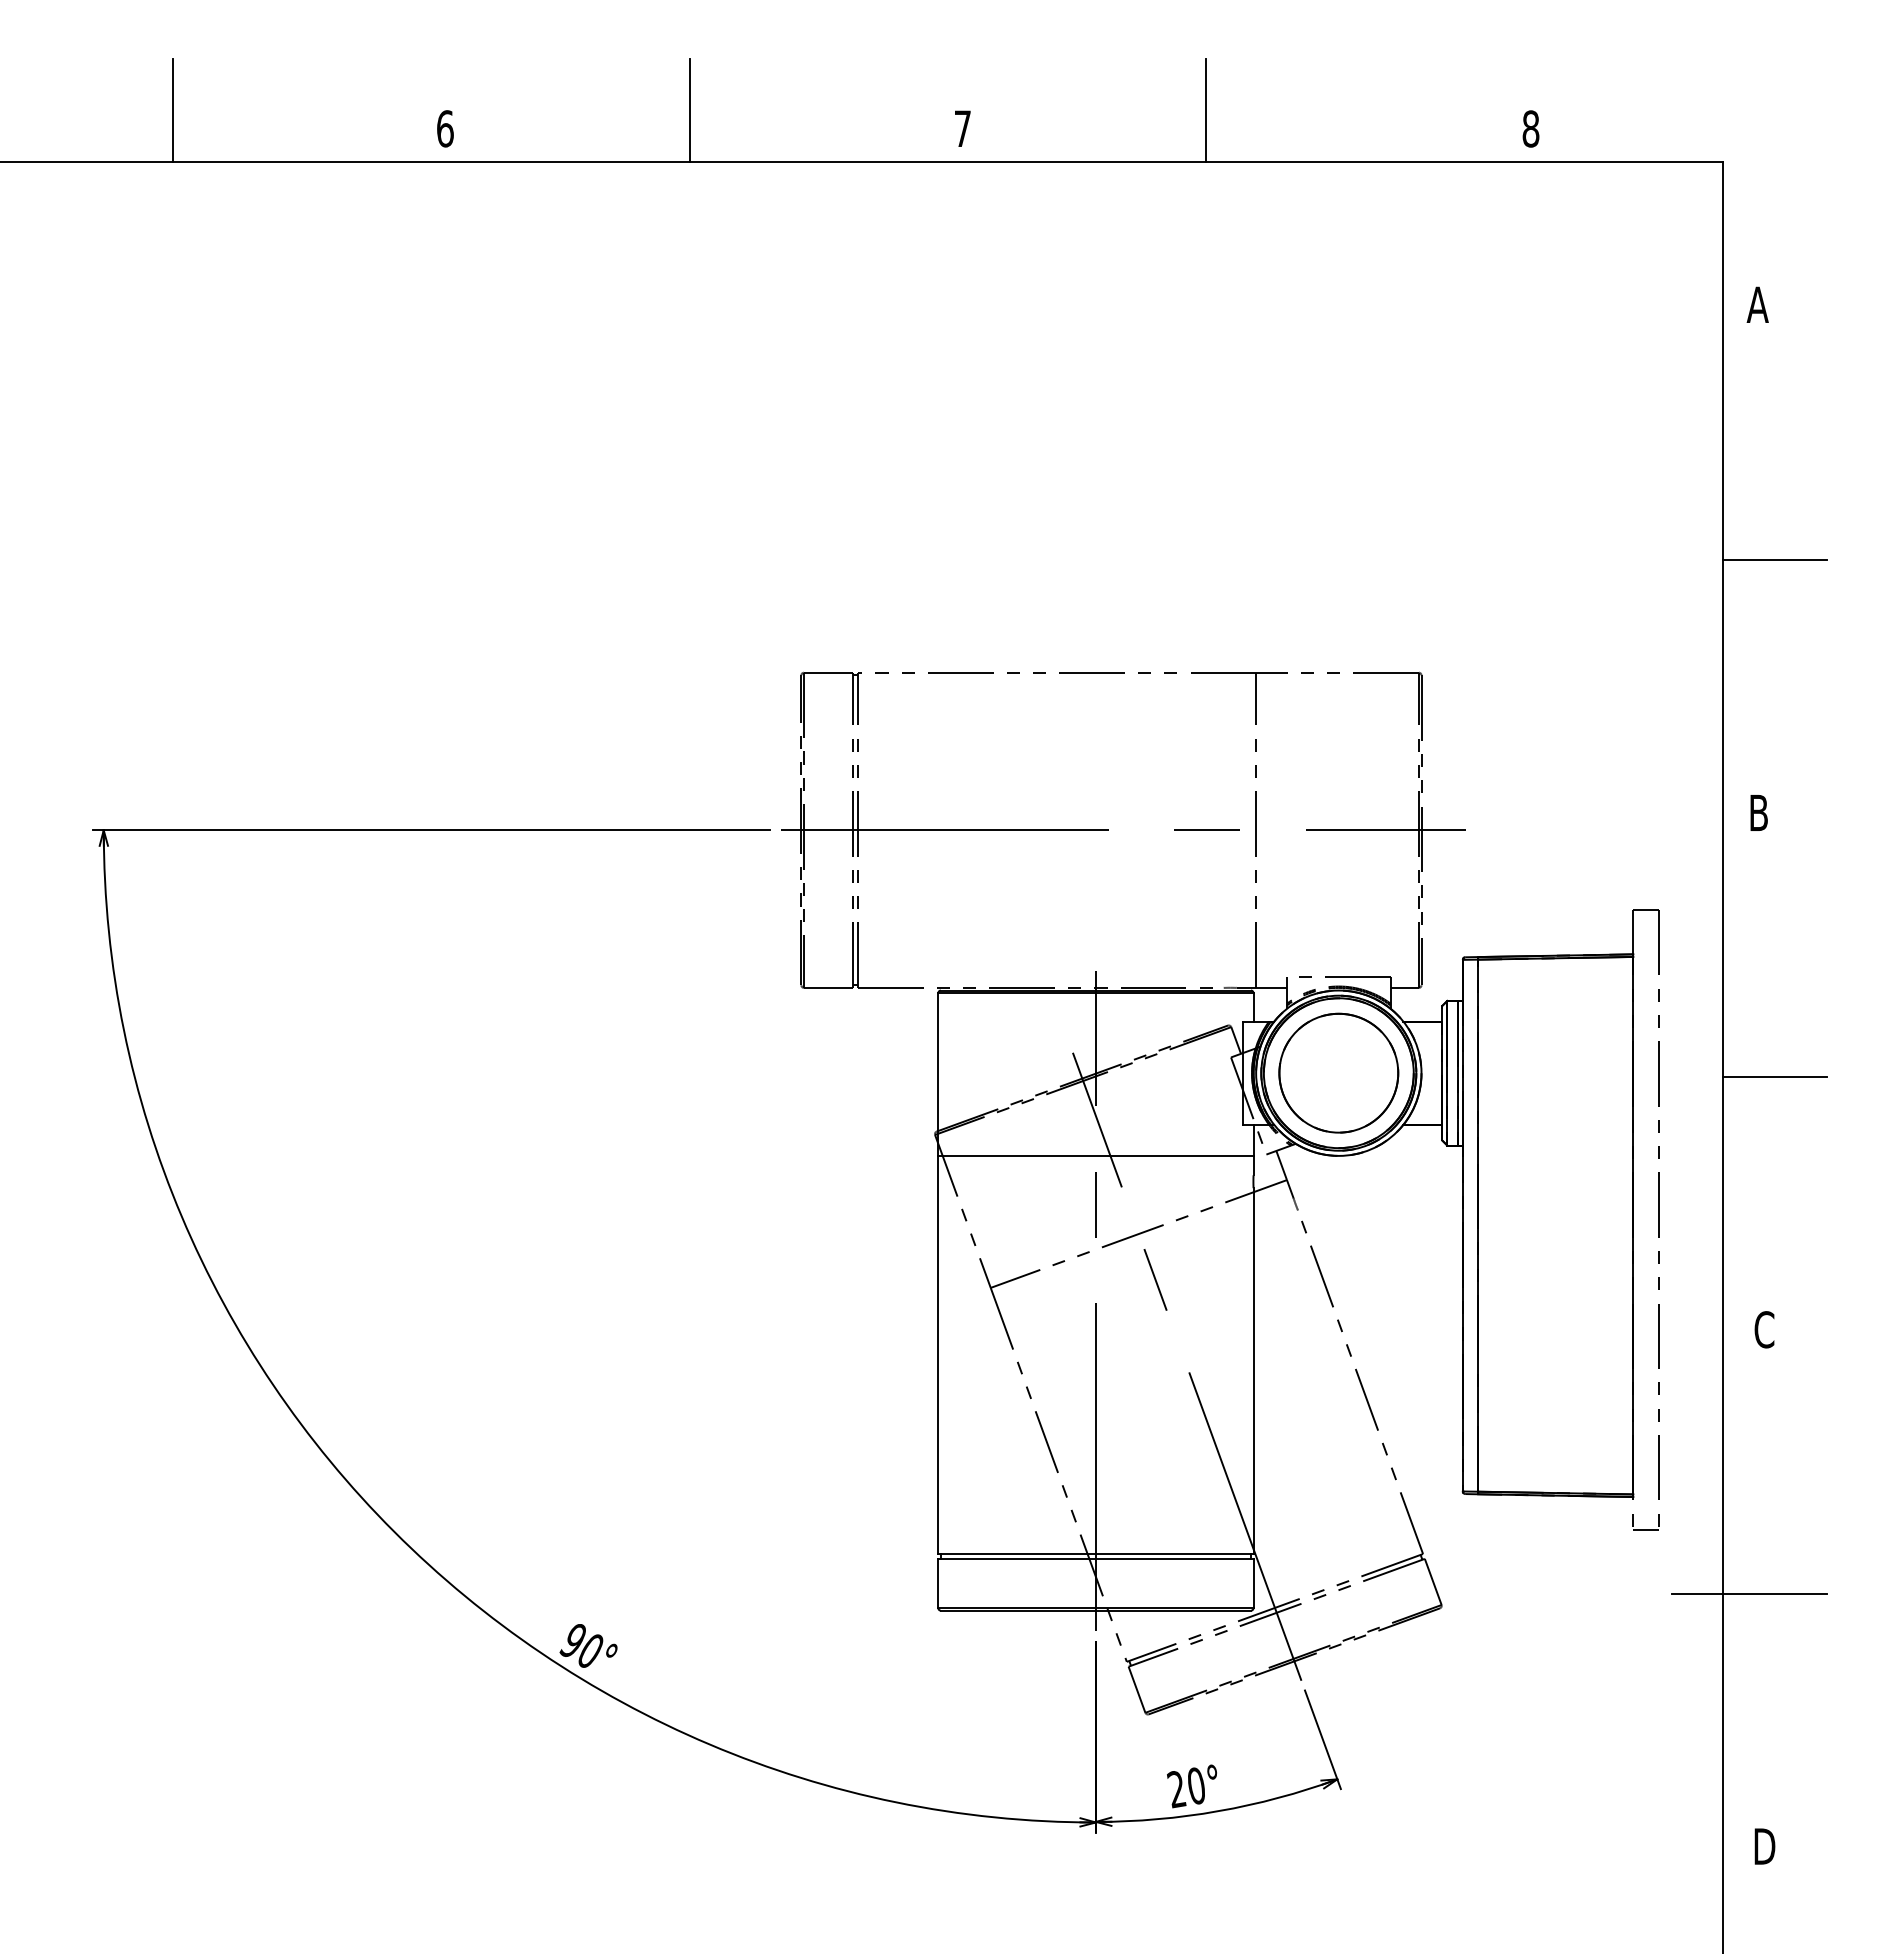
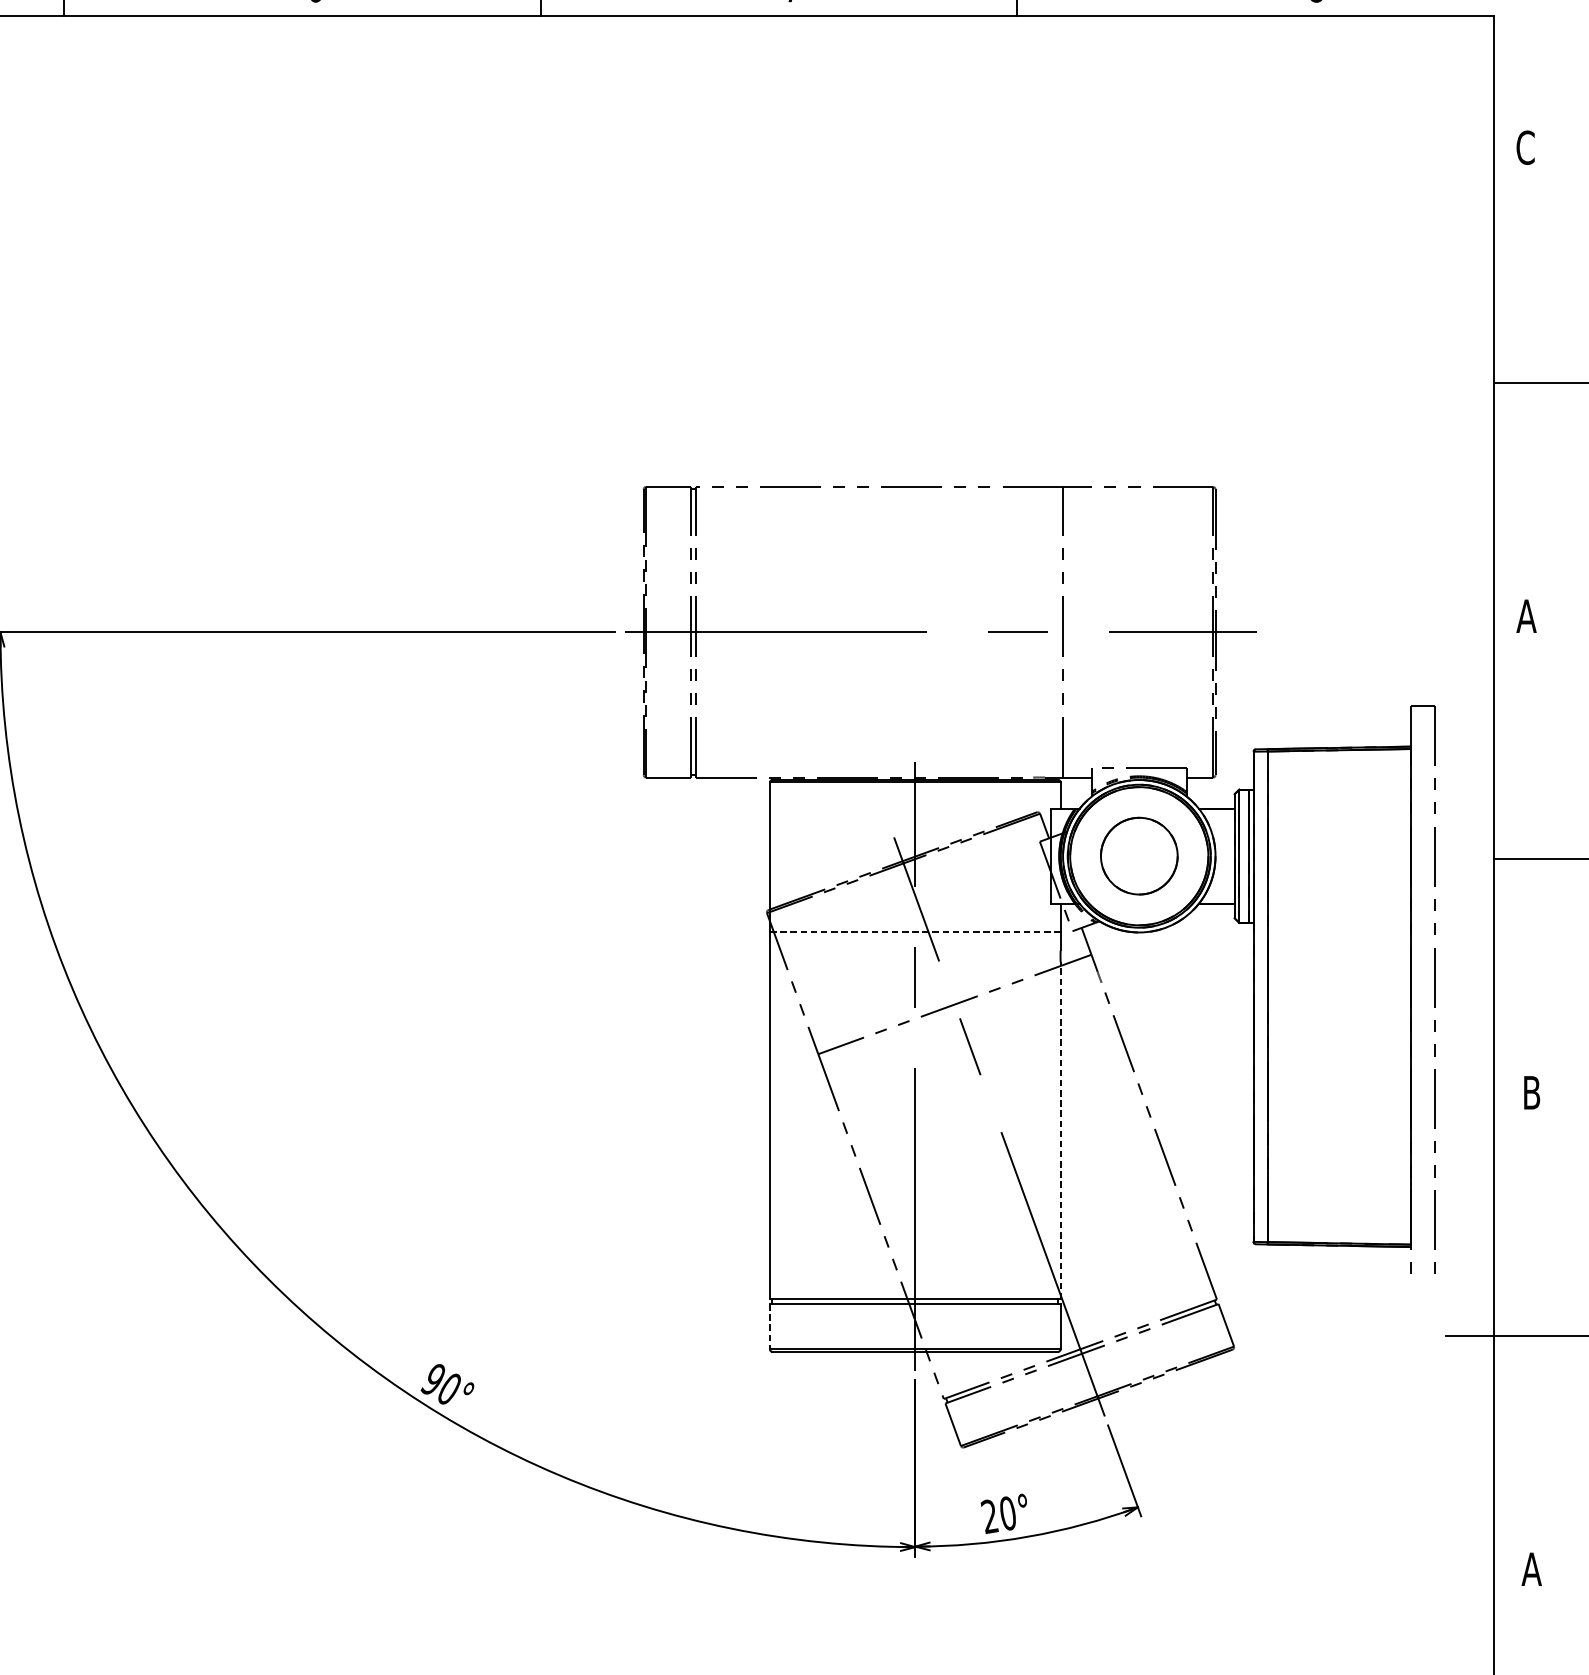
text: (1757, 304) -> (1525, 147), A -> C
text: (1758, 812) -> (1526, 615), B -> A
part: (1338, 1072) -> (1138, 855), size x0.7
line: (1095, 1155) -> (914, 932), solid -> dashed
text: (1764, 1329) -> (1531, 1092), C -> B
line: (1253, 1371) -> (1060, 1131), solid -> dashed
line: (1646, 1529) -> (1422, 1276), removed
line: (938, 1583) -> (770, 1326), solid -> dashed
text: (1764, 1846) -> (1531, 1569), D -> A

